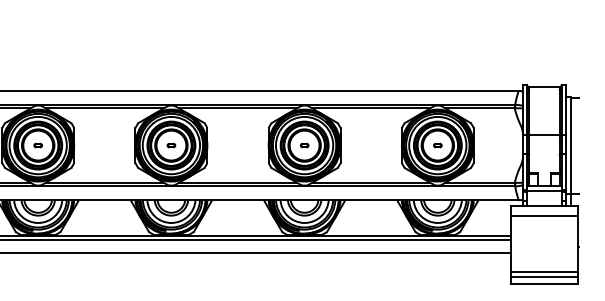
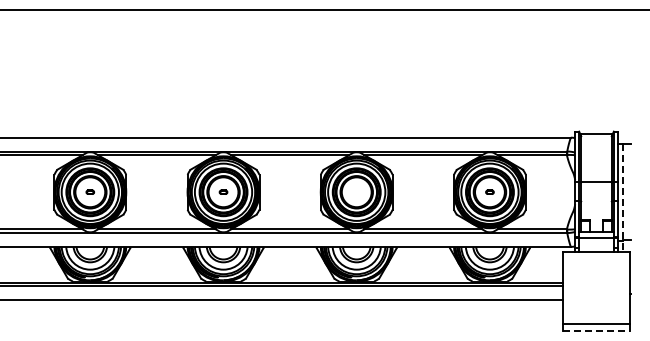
part: (304, 144) -> (356, 191), removed
line: (571, 151) -> (623, 198), solid -> dashed
line: (544, 215) -> (596, 262), removed
line: (544, 271) -> (596, 318), removed
line: (545, 283) -> (597, 330), solid -> dashed

